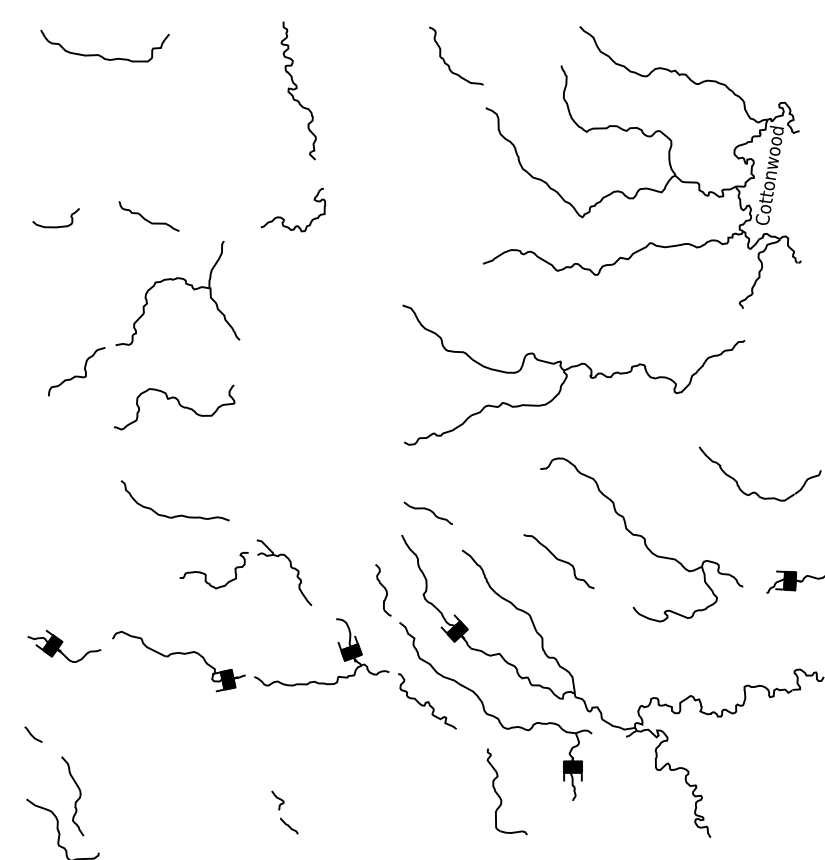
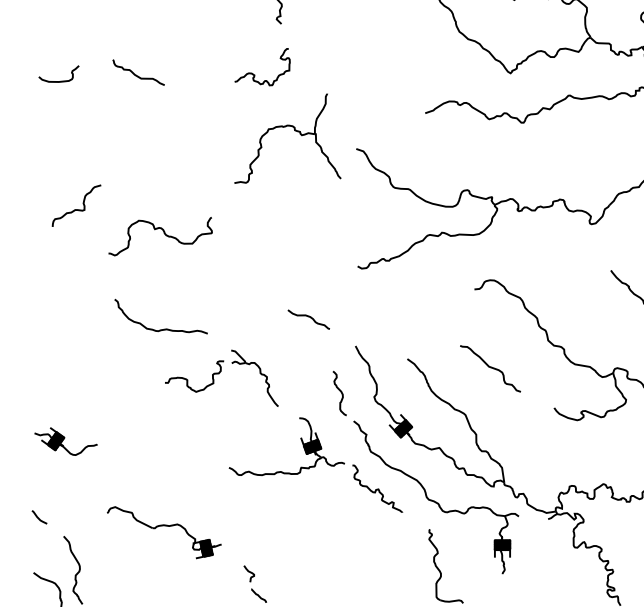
part: (185, 284) -> (294, 130), moved
curve: (427, 510) -> (308, 317), moved
part: (180, 654) -> (165, 526), moved

